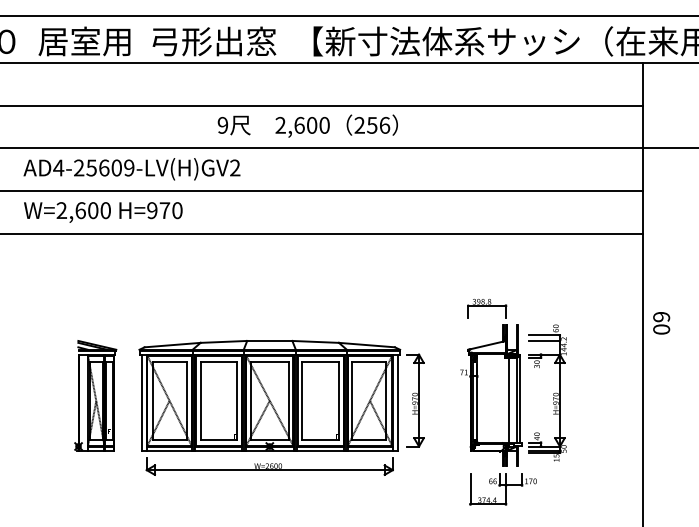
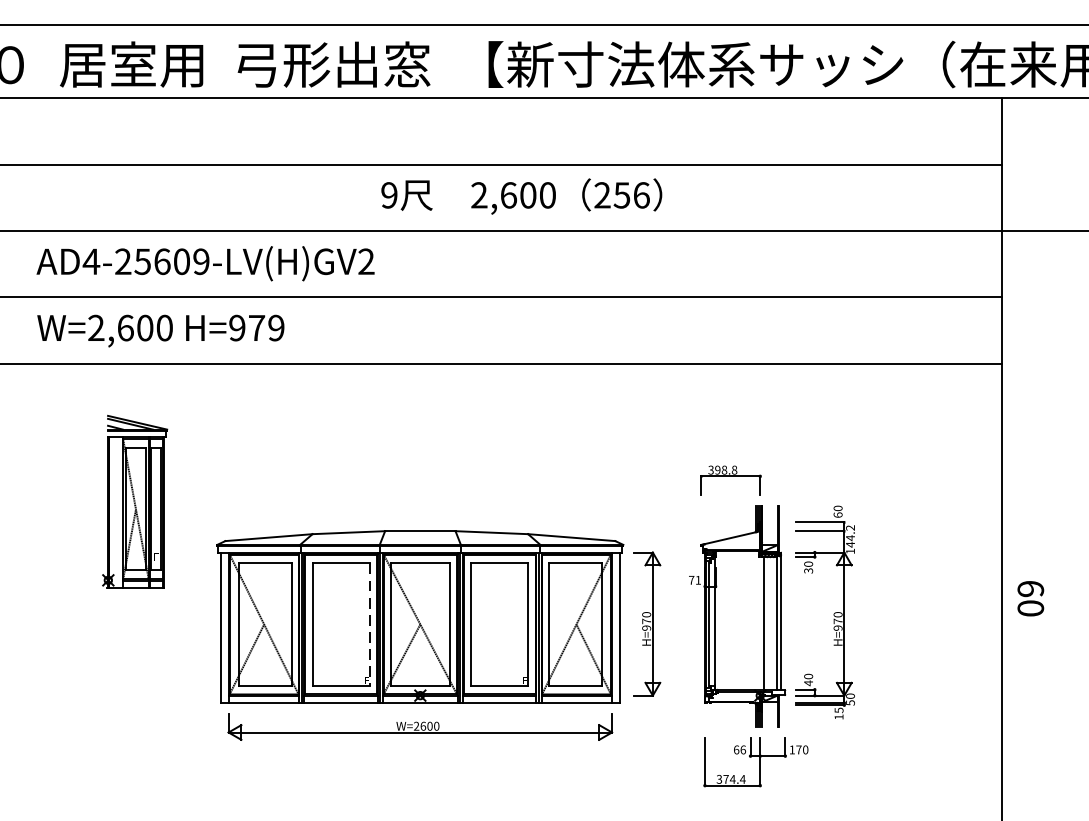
text: (307, 125) -> (521, 195), moved
text: (177, 210) -> (276, 327), H=970 -> H=979
text: (661, 323) -> (1030, 599), moved
part: (95, 395) -> (134, 500), moved
line: (237, 401) -> (370, 625), solid -> dashed
part: (513, 402) -> (771, 627), moved

